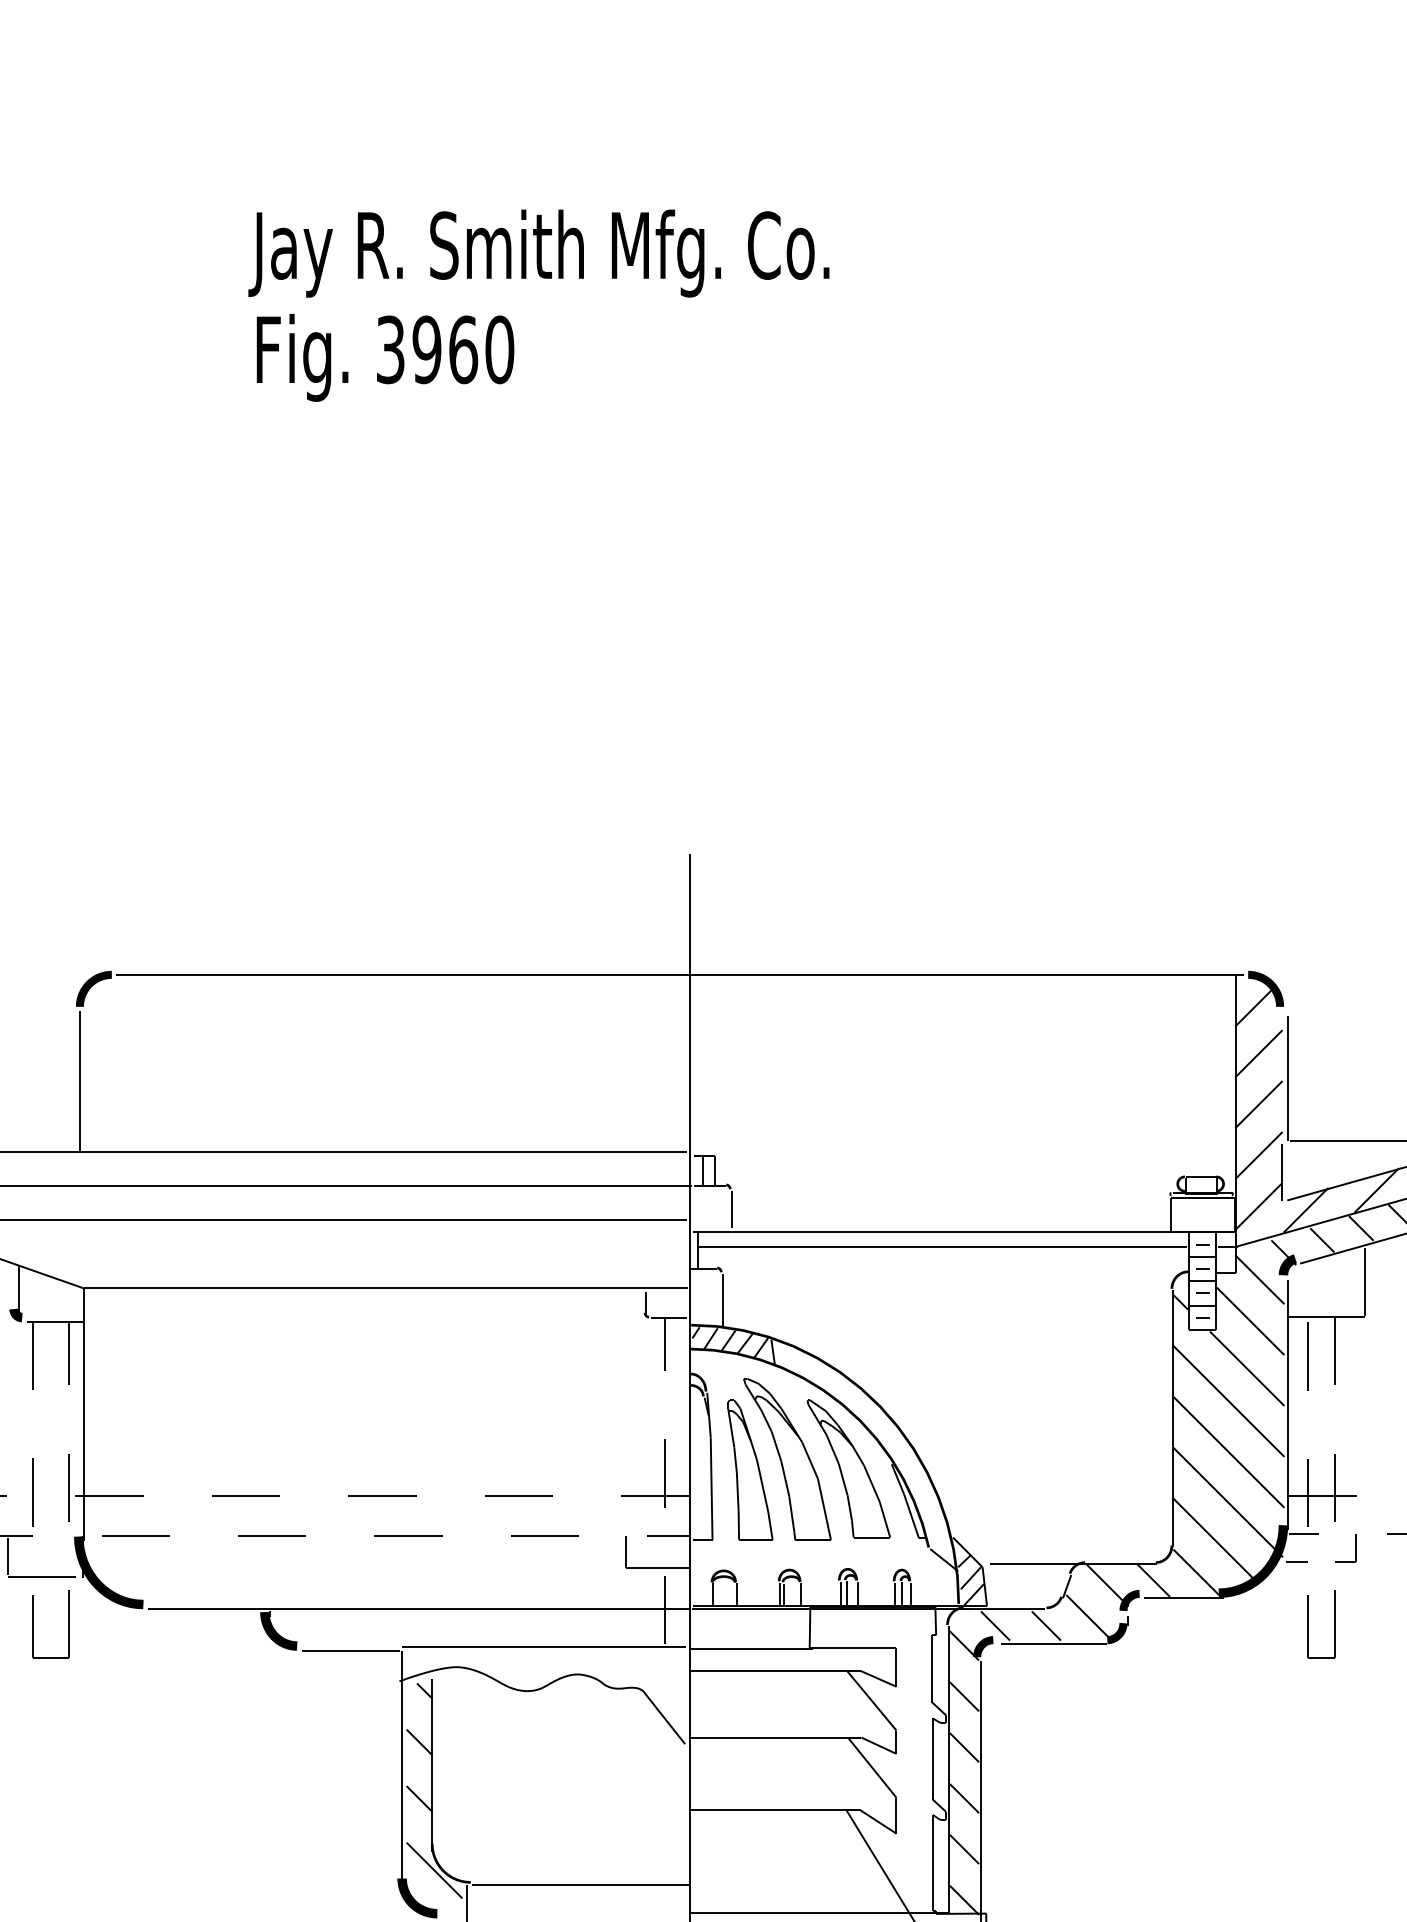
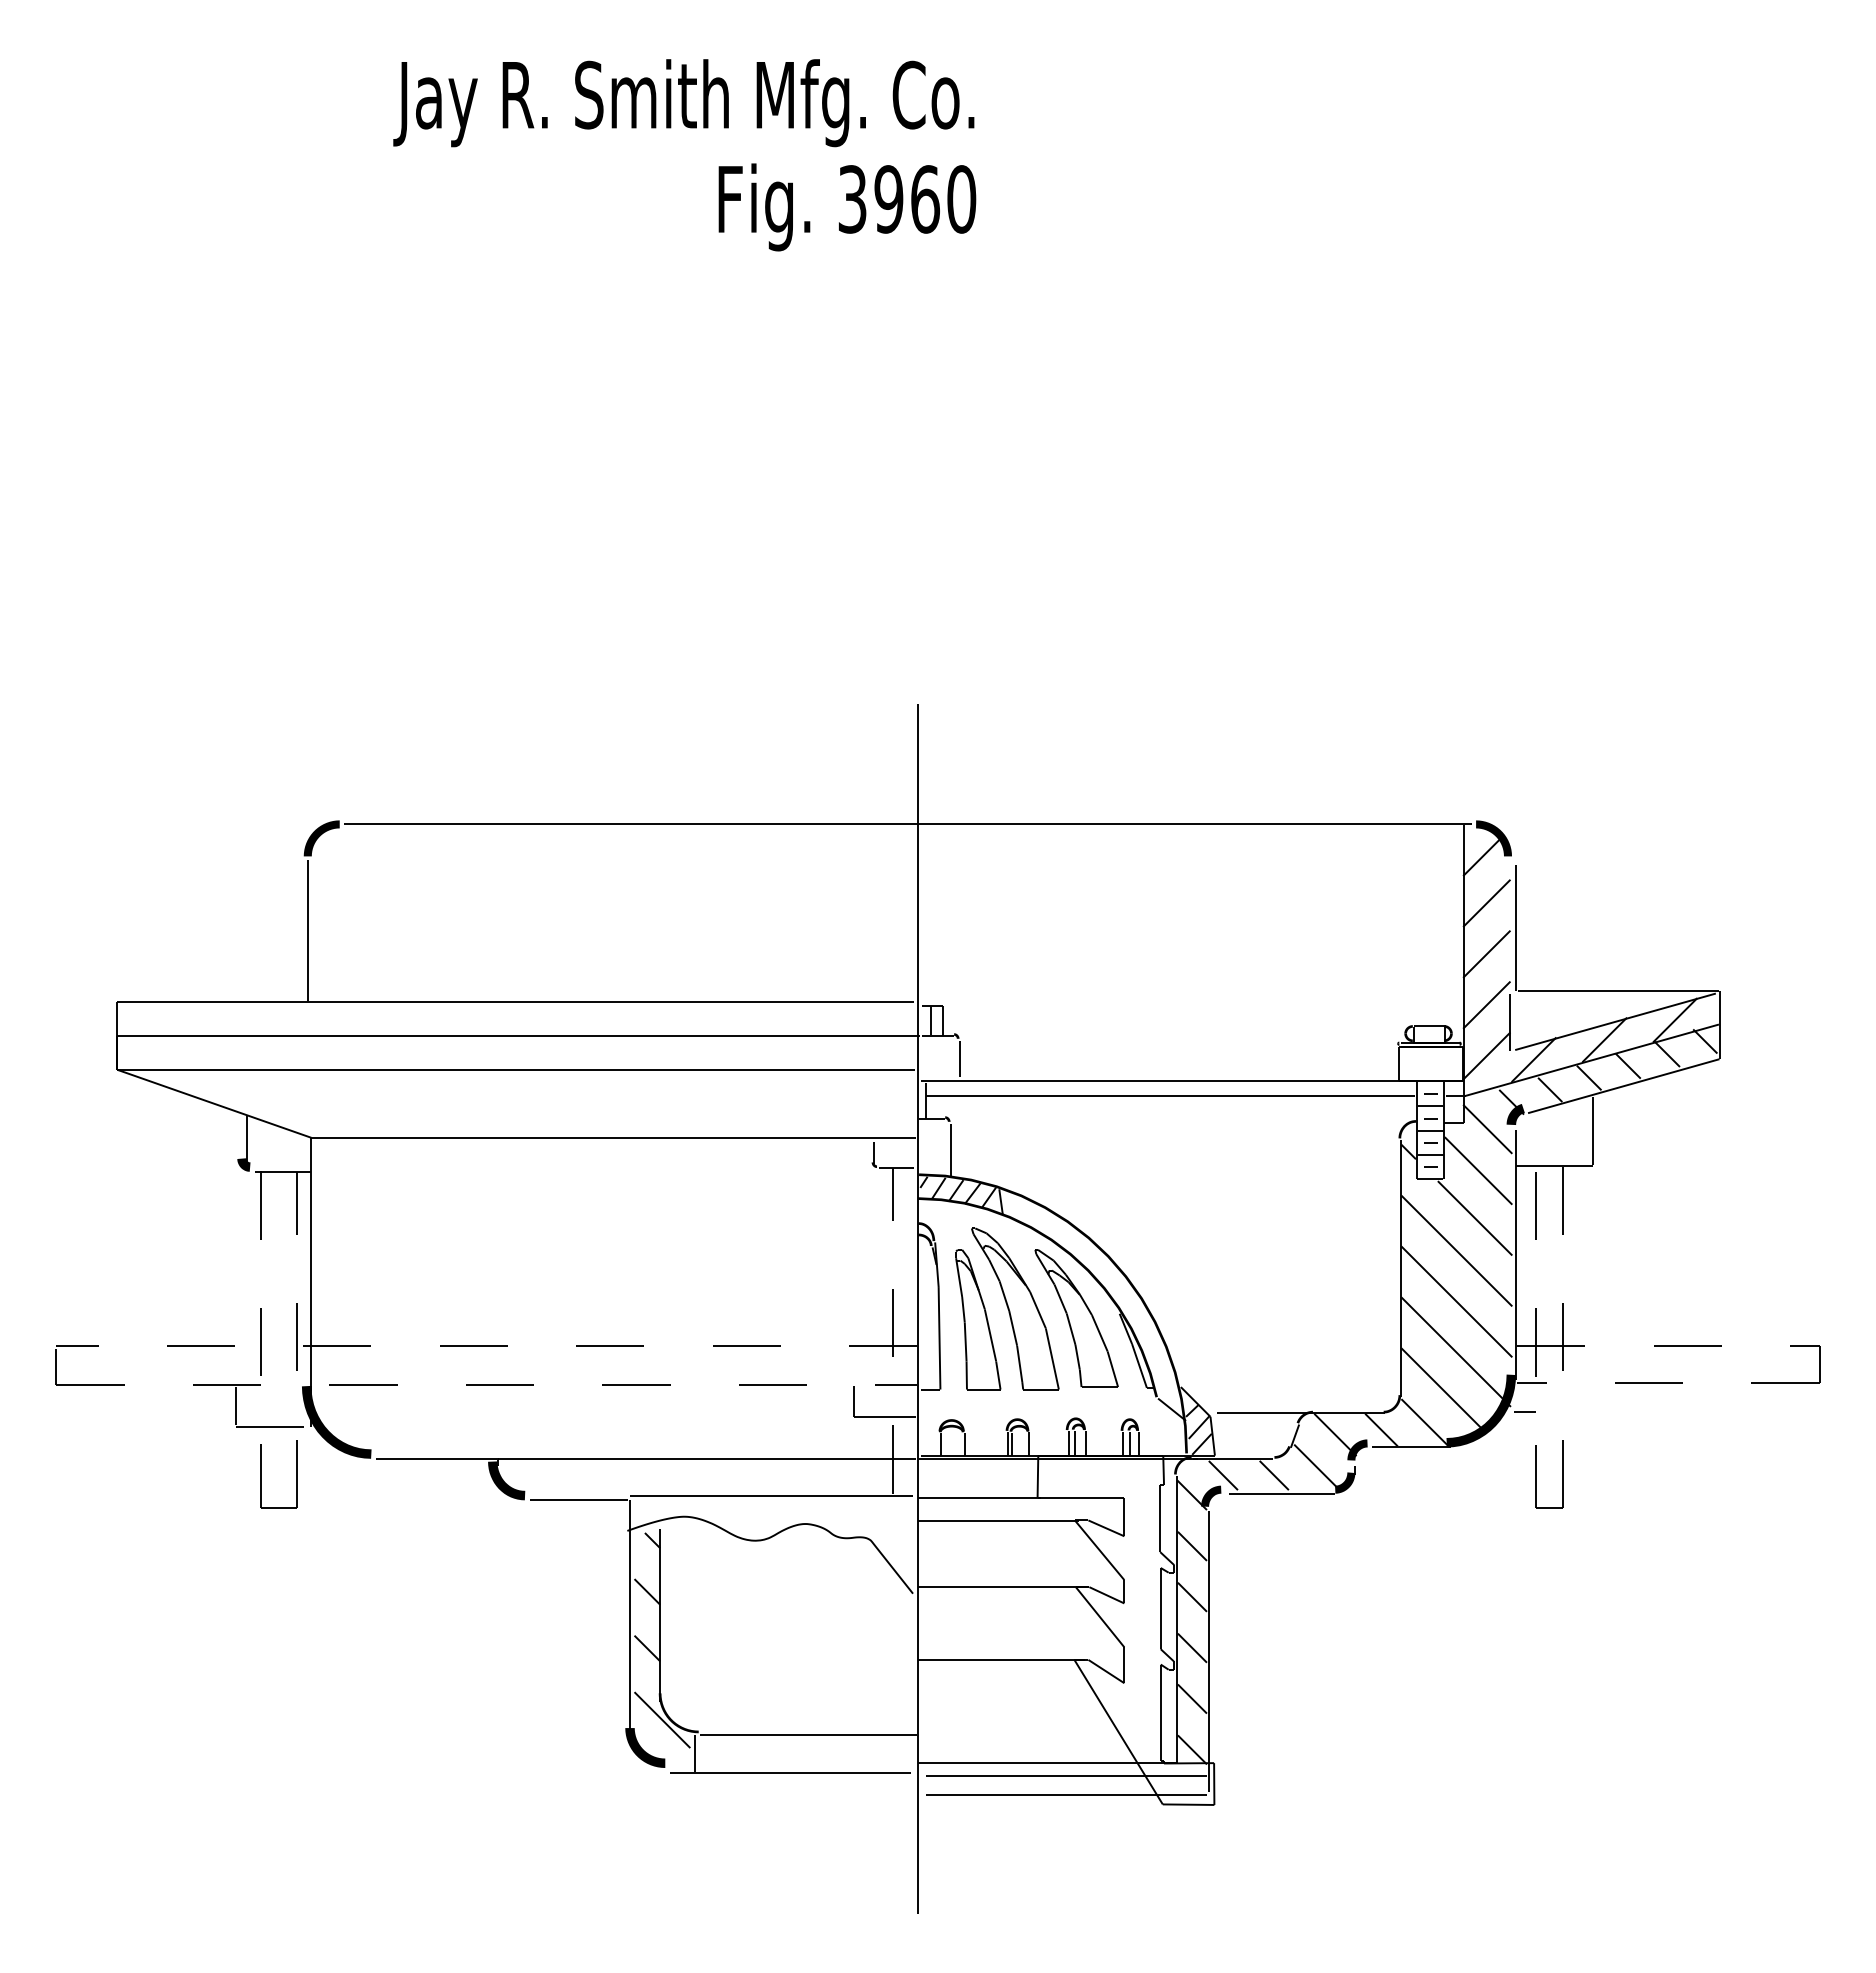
text: (538, 253) -> (683, 103), moved
text: (385, 357) -> (847, 207), moved
part: (1355, 1548) -> (1583, 1398), removed

